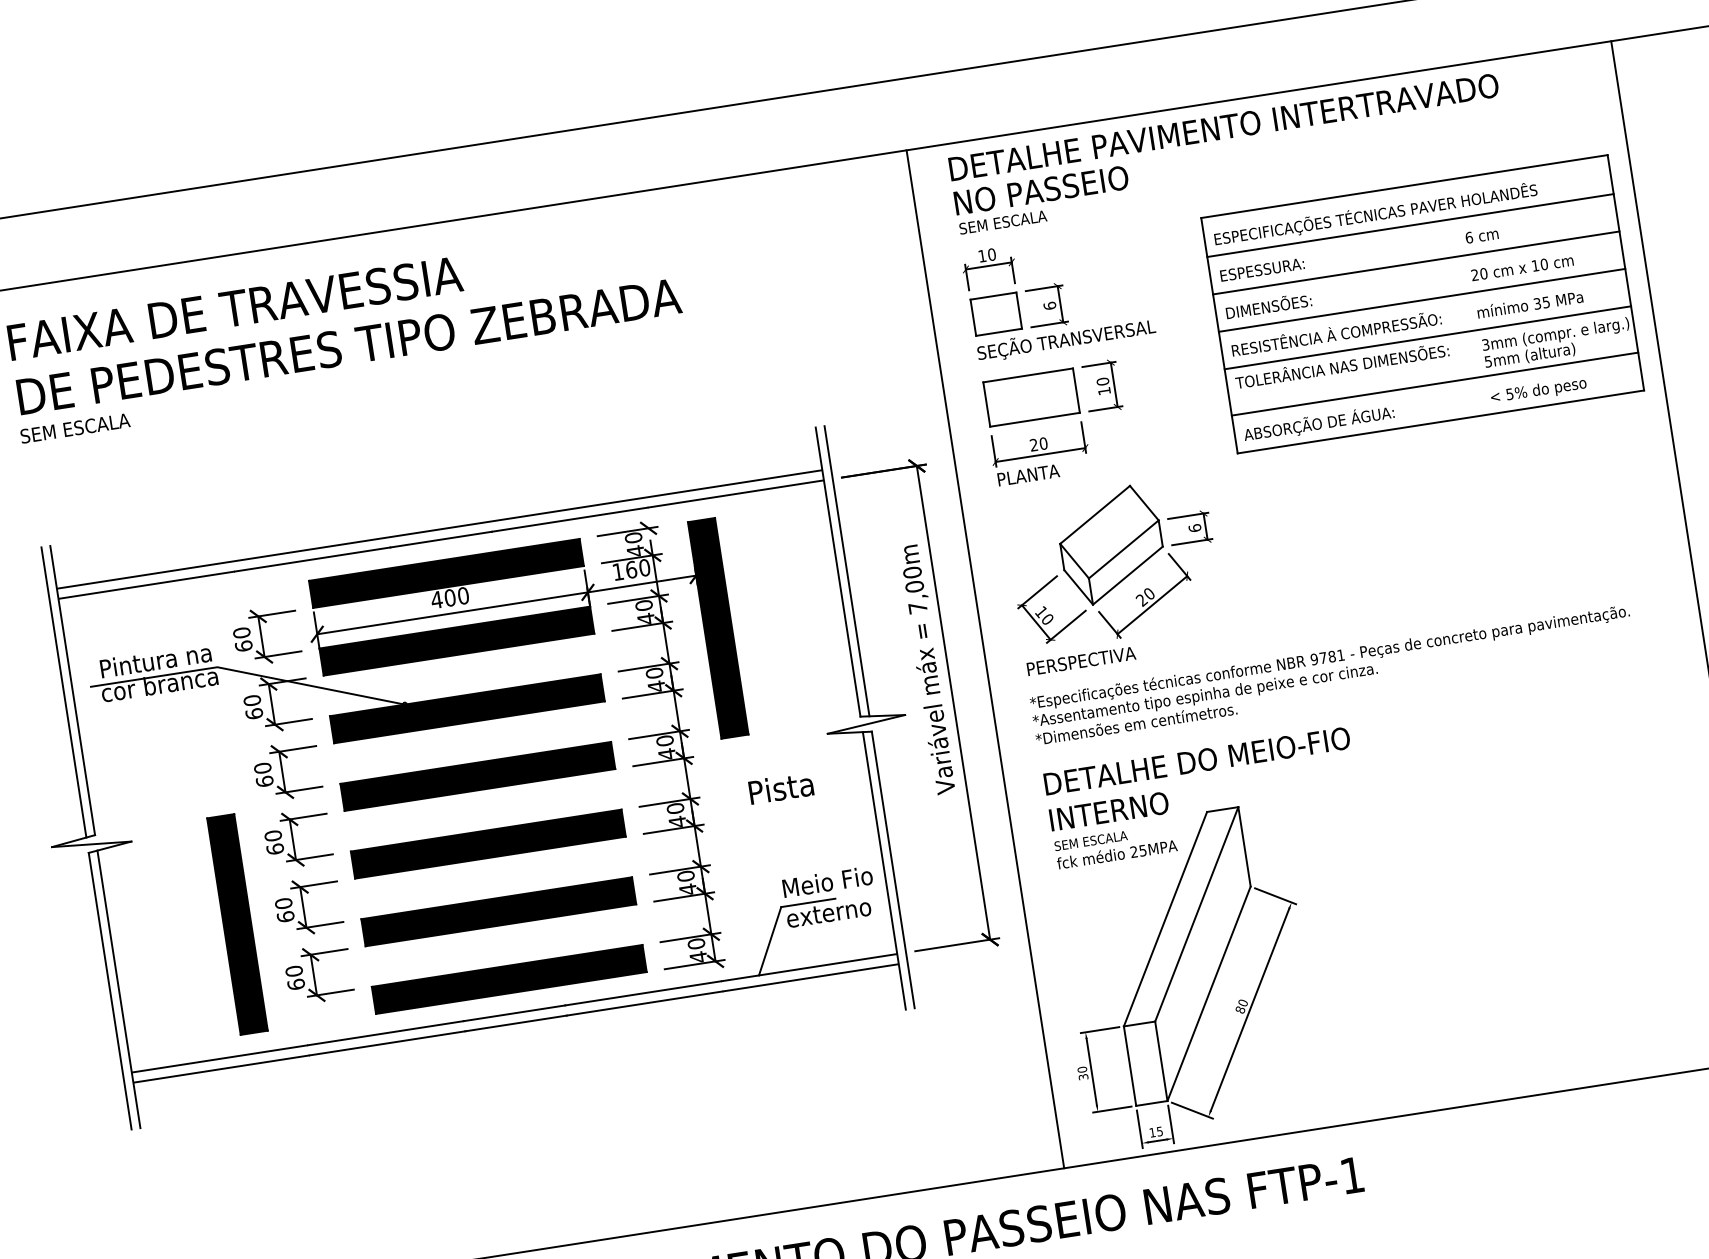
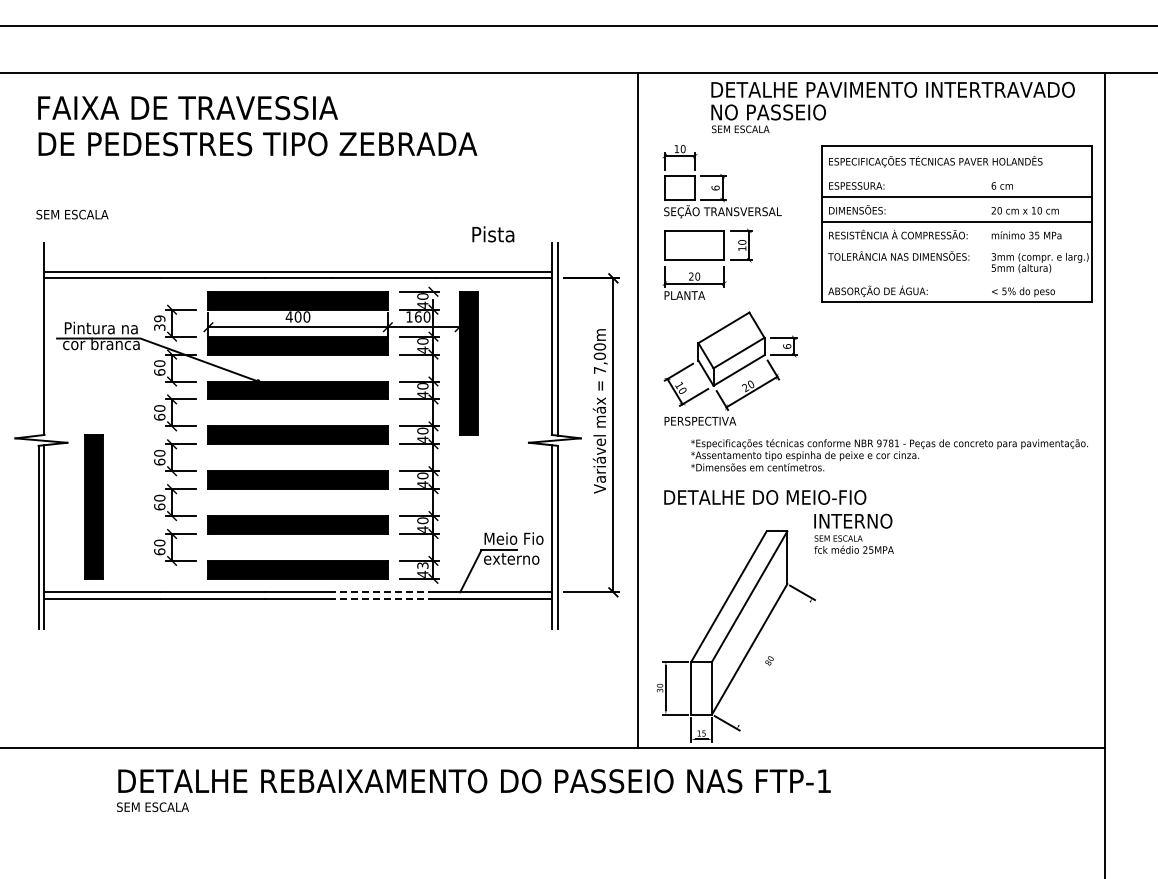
text: (1227, 154) -> (892, 107), moved
line: (1409, 226) -> (956, 172), removed
line: (1427, 337) -> (956, 246), removed
line: (1434, 384) -> (956, 277), removed
text: (75, 428) -> (72, 214), moved
text: (242, 638) -> (159, 322), 60 -> 39
text: (1332, 675) -> (889, 455), moved
line: (63, 692) -> (38, 339), removed
text: (781, 788) -> (493, 234), moved
text: (1112, 829) -> (853, 533), moved
part: (237, 923) -> (93, 506), moved
text: (695, 943) -> (422, 565), 40 -> 43
line: (643, 993) -> (383, 592), solid -> dashed
line: (644, 1004) -> (383, 599), solid -> dashed
line: (1249, 1009) -> (774, 663), removed

